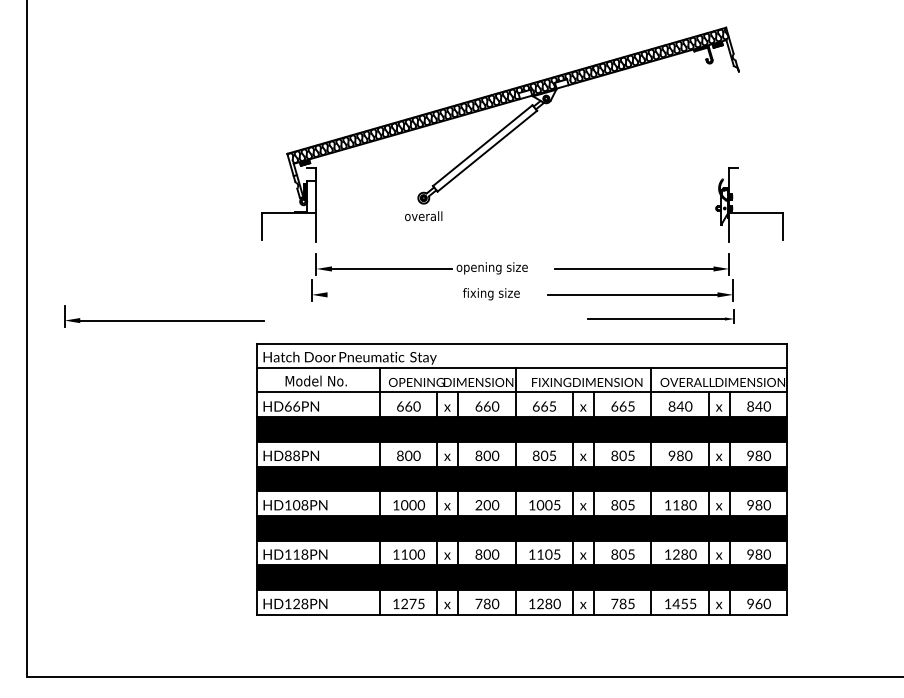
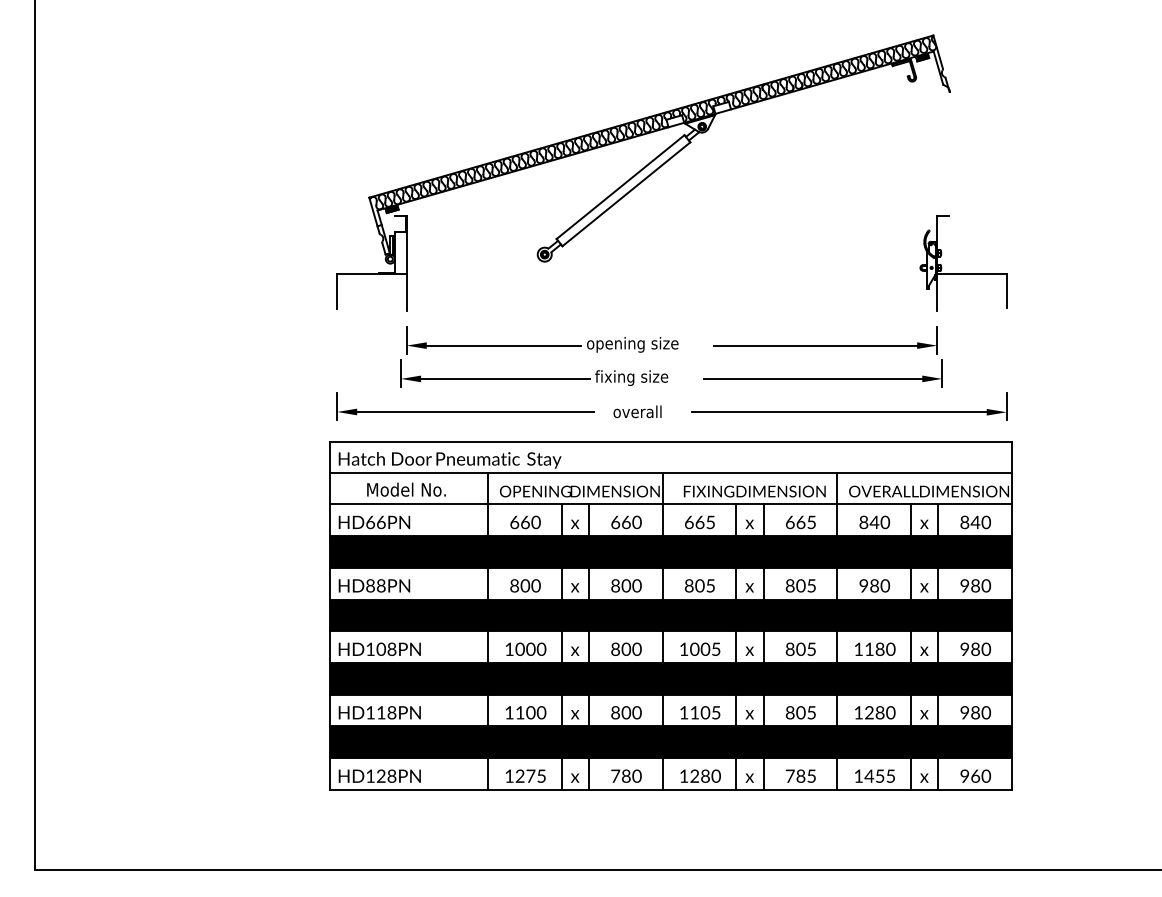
text: (423, 215) -> (637, 411), moved
line: (393, 294) -> (505, 378), added
part: (164, 316) -> (465, 406), moved
part: (660, 316) -> (849, 406), size x1.67
text: (478, 505) -> (615, 649), 200 -> 800

